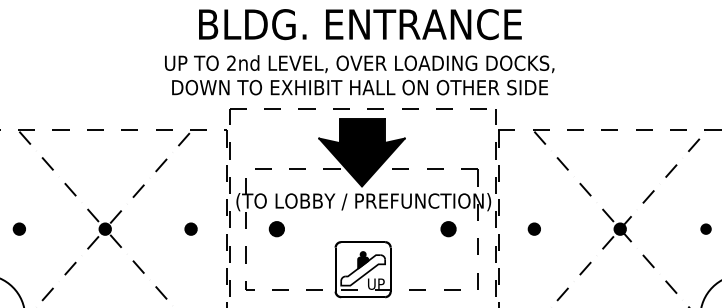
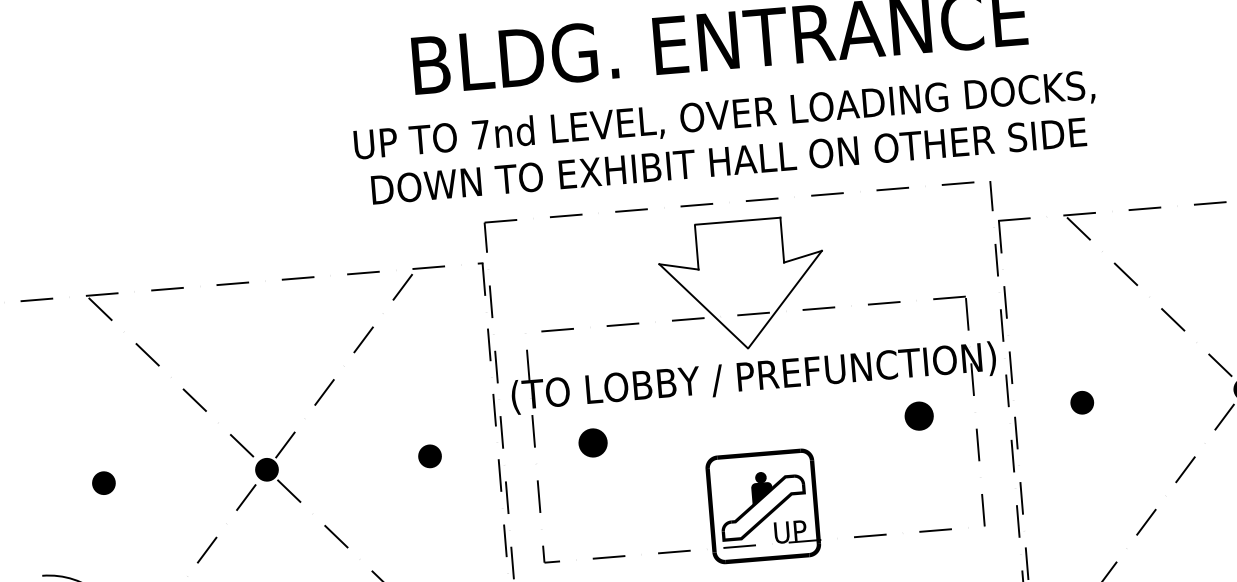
text: (231, 62) -> (480, 133), 2nd -> 7nd
fill: (361, 152) -> (741, 284), removed

